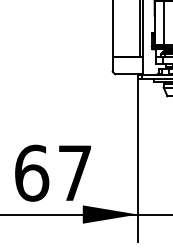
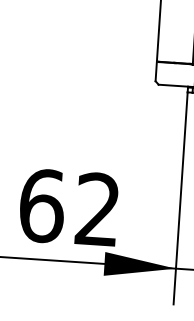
text: (74, 172) -> (97, 208), 67 -> 62

